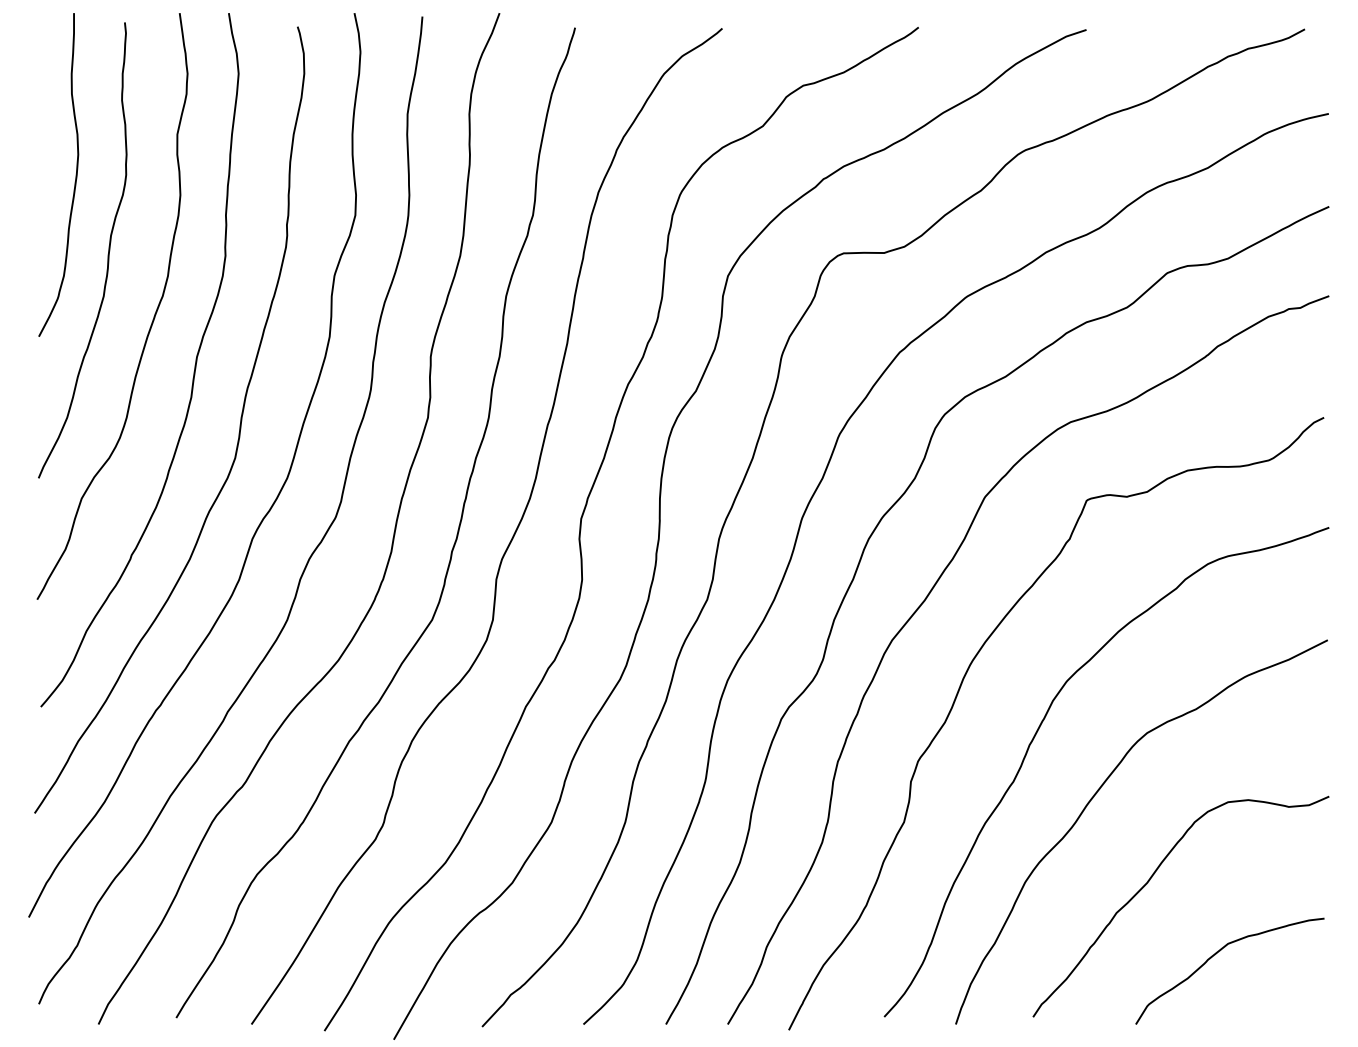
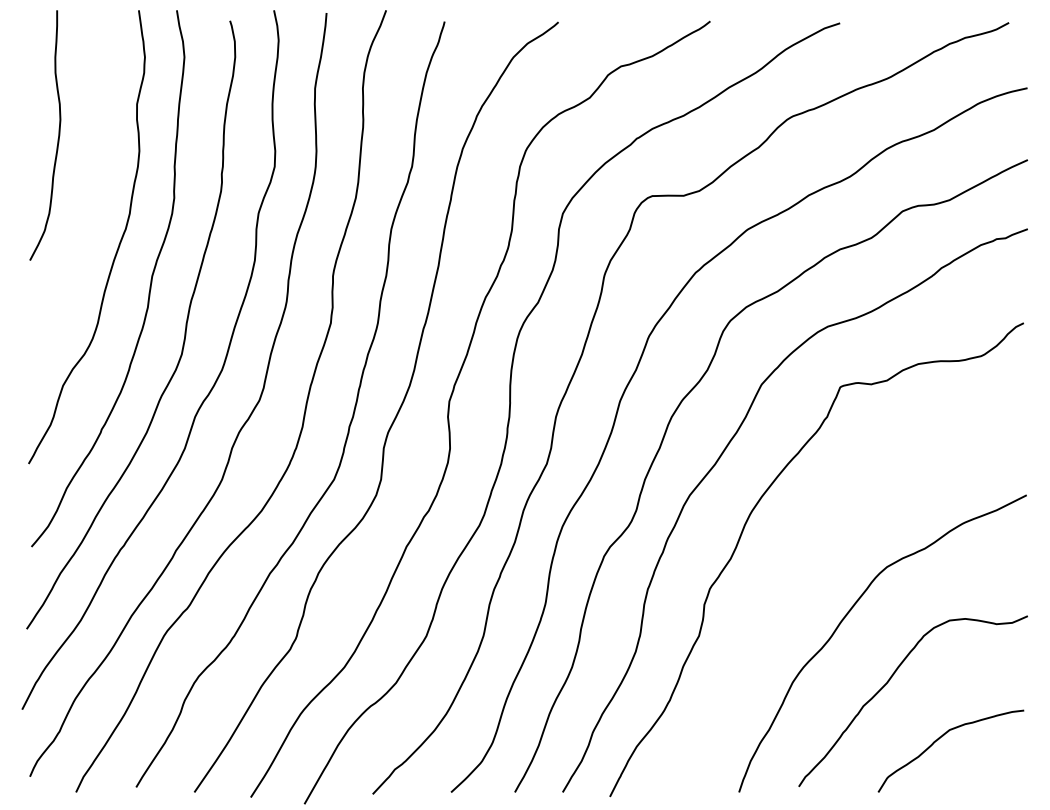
curve: (106, 257) -> (82, 199), removed
curve: (1036, 736) -> (801, 569), removed

